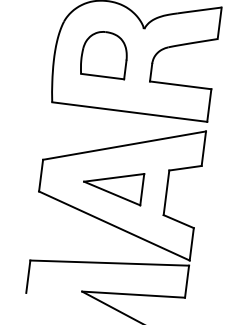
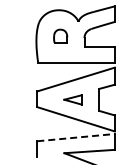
part: (104, 52) -> (60, 35), size x0.6
part: (112, 185) -> (72, 99), size x0.6
line: (110, 262) -> (76, 137), solid -> dashed

